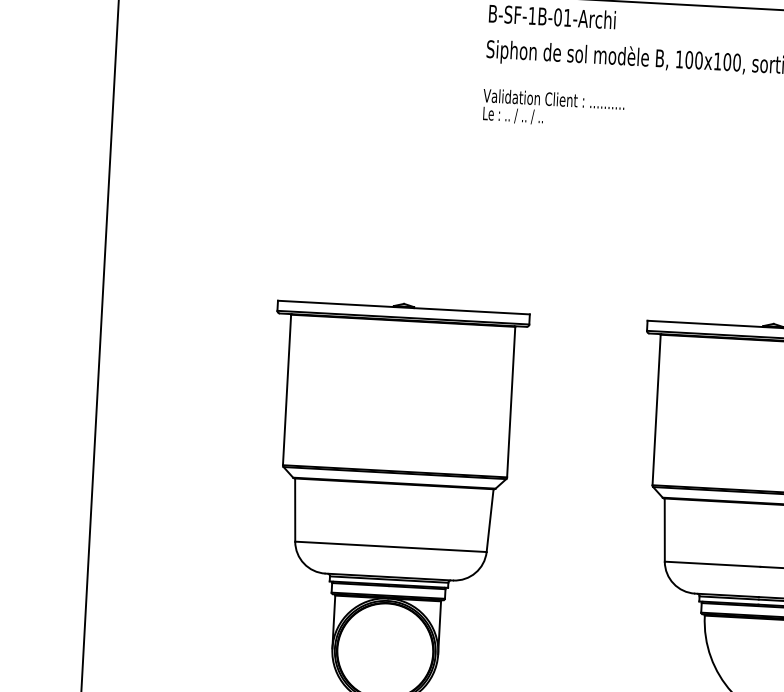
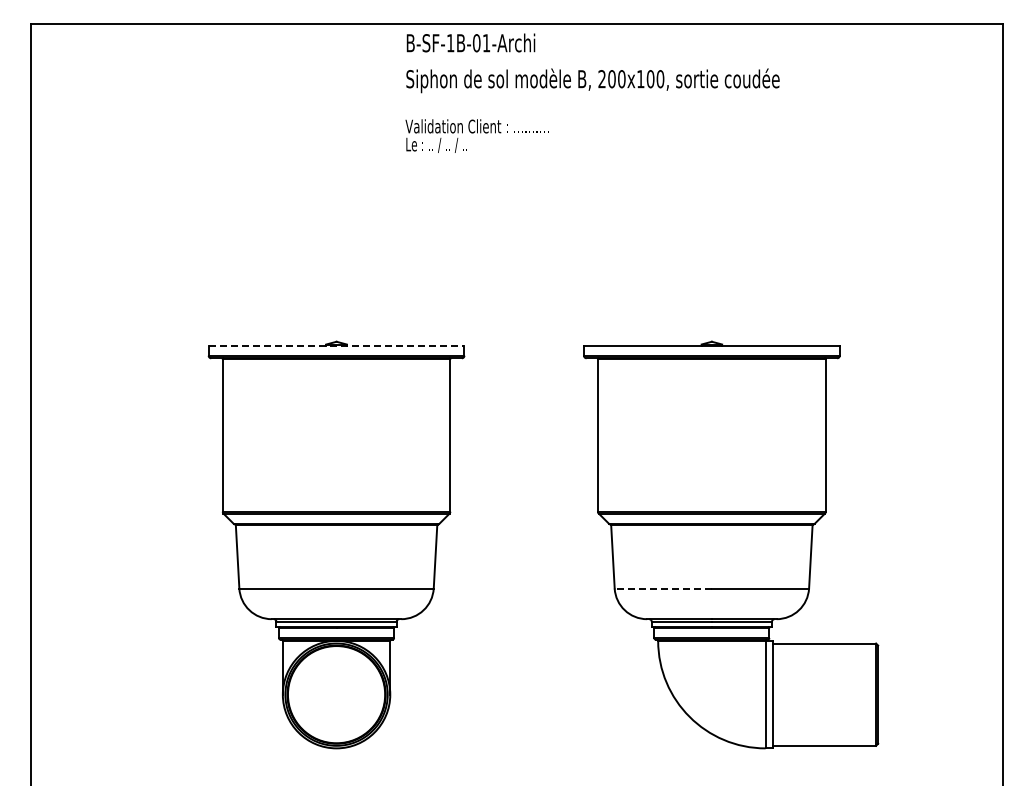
text: (679, 58) -> (601, 78), 100x100, -> 200x100,
line: (403, 307) -> (336, 345), solid -> dashed
line: (712, 564) -> (663, 588), solid -> dashed

